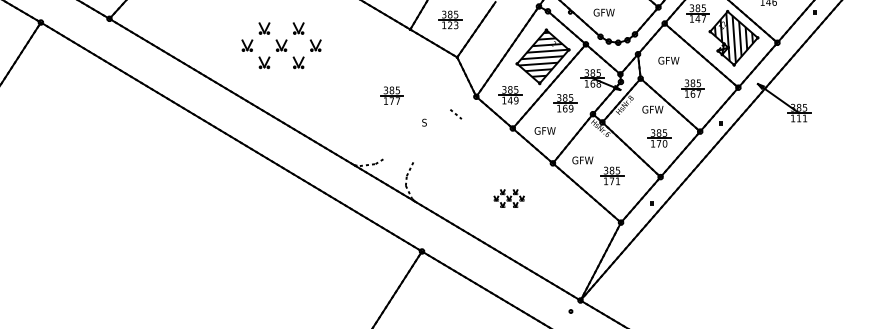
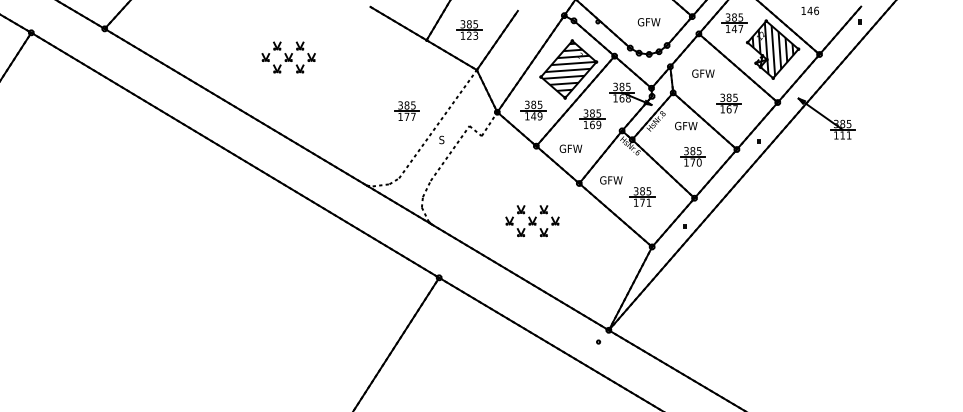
text: (603, 12) -> (648, 22), moved
part: (281, 45) -> (288, 57), size x0.62
line: (420, 108) -> (437, 124), added
line: (469, 108) -> (489, 124), added
line: (431, 135) -> (449, 153), added
part: (509, 198) -> (532, 221), size x1.67

